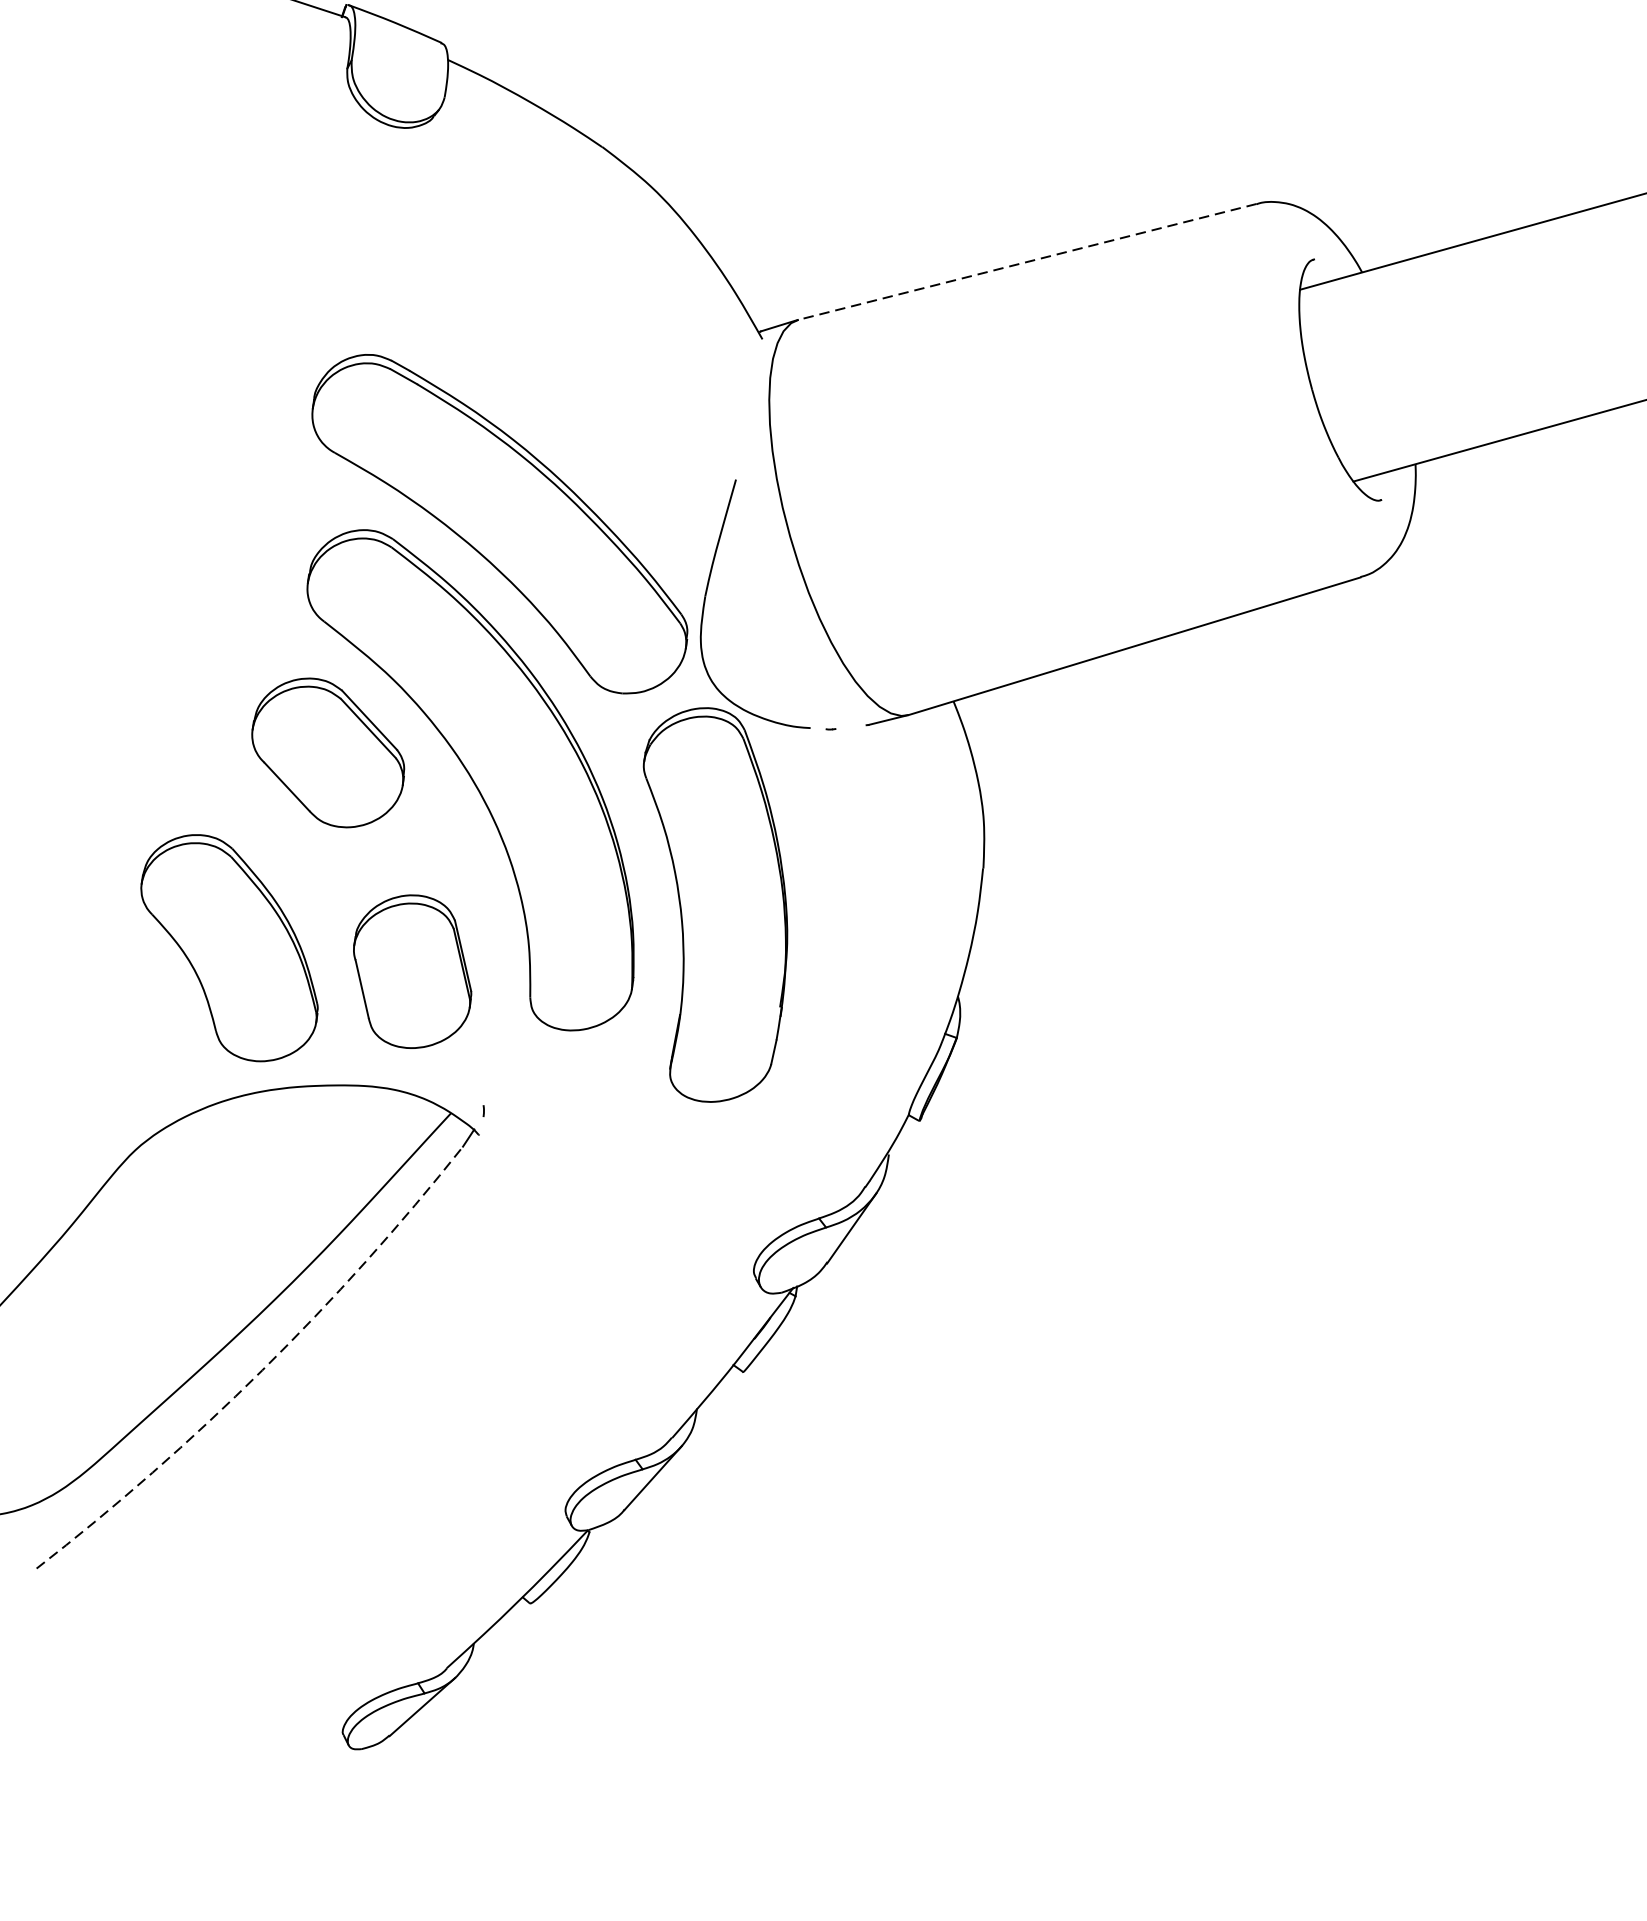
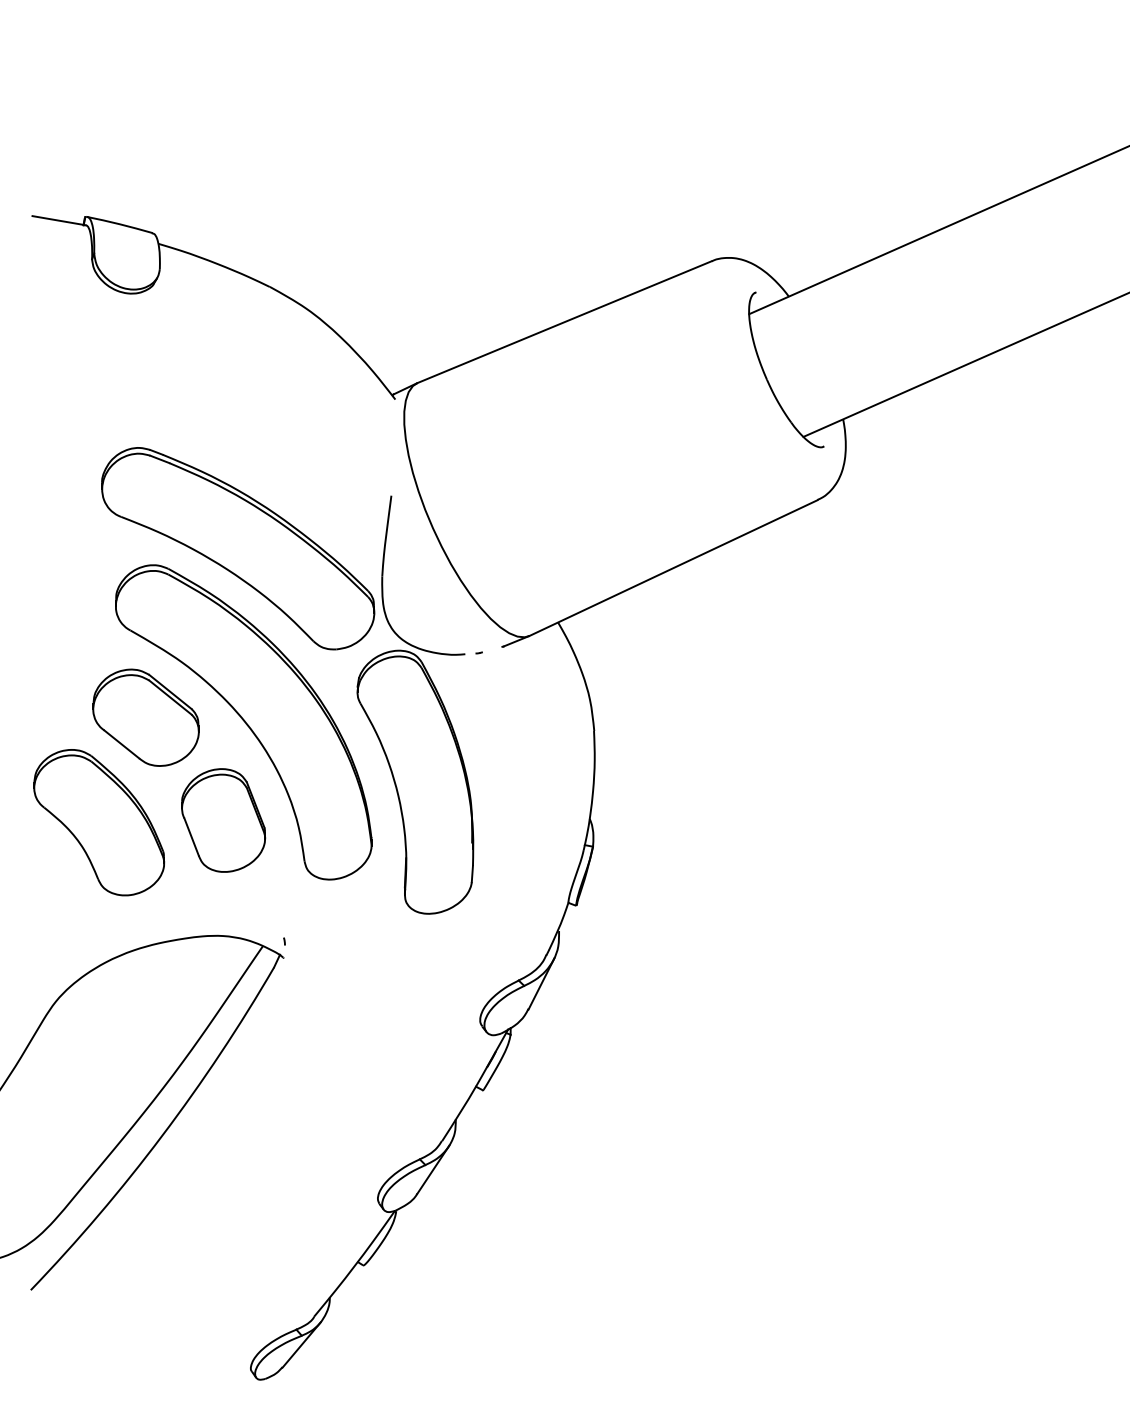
line: (1027, 262) -> (564, 322), dashed -> solid
part: (230, 948) -> (99, 822), moved
part: (412, 971) -> (223, 820), moved
arc: (262, 1371) -> (162, 1136), dashed -> solid

